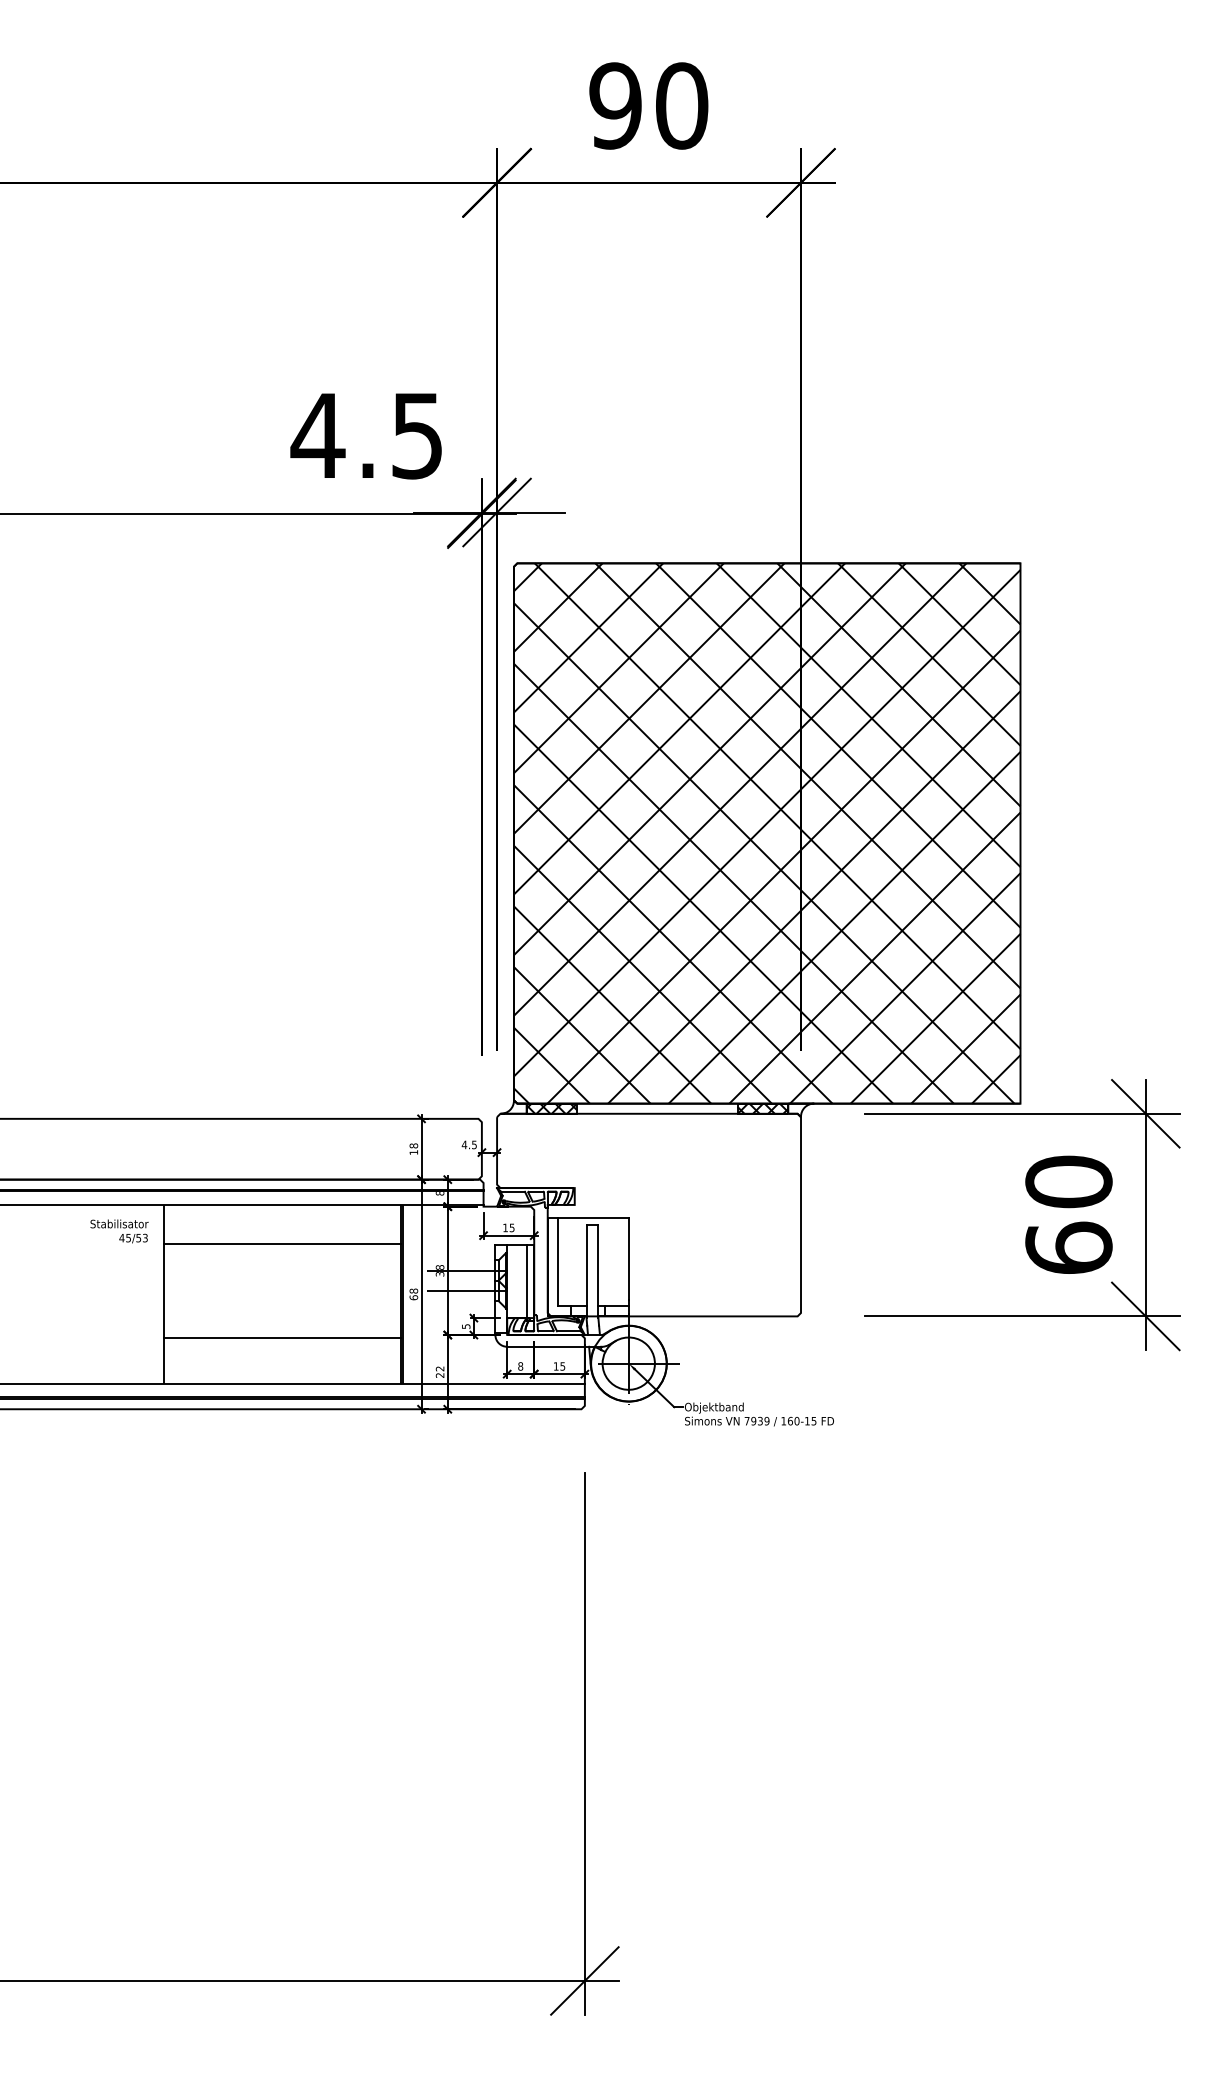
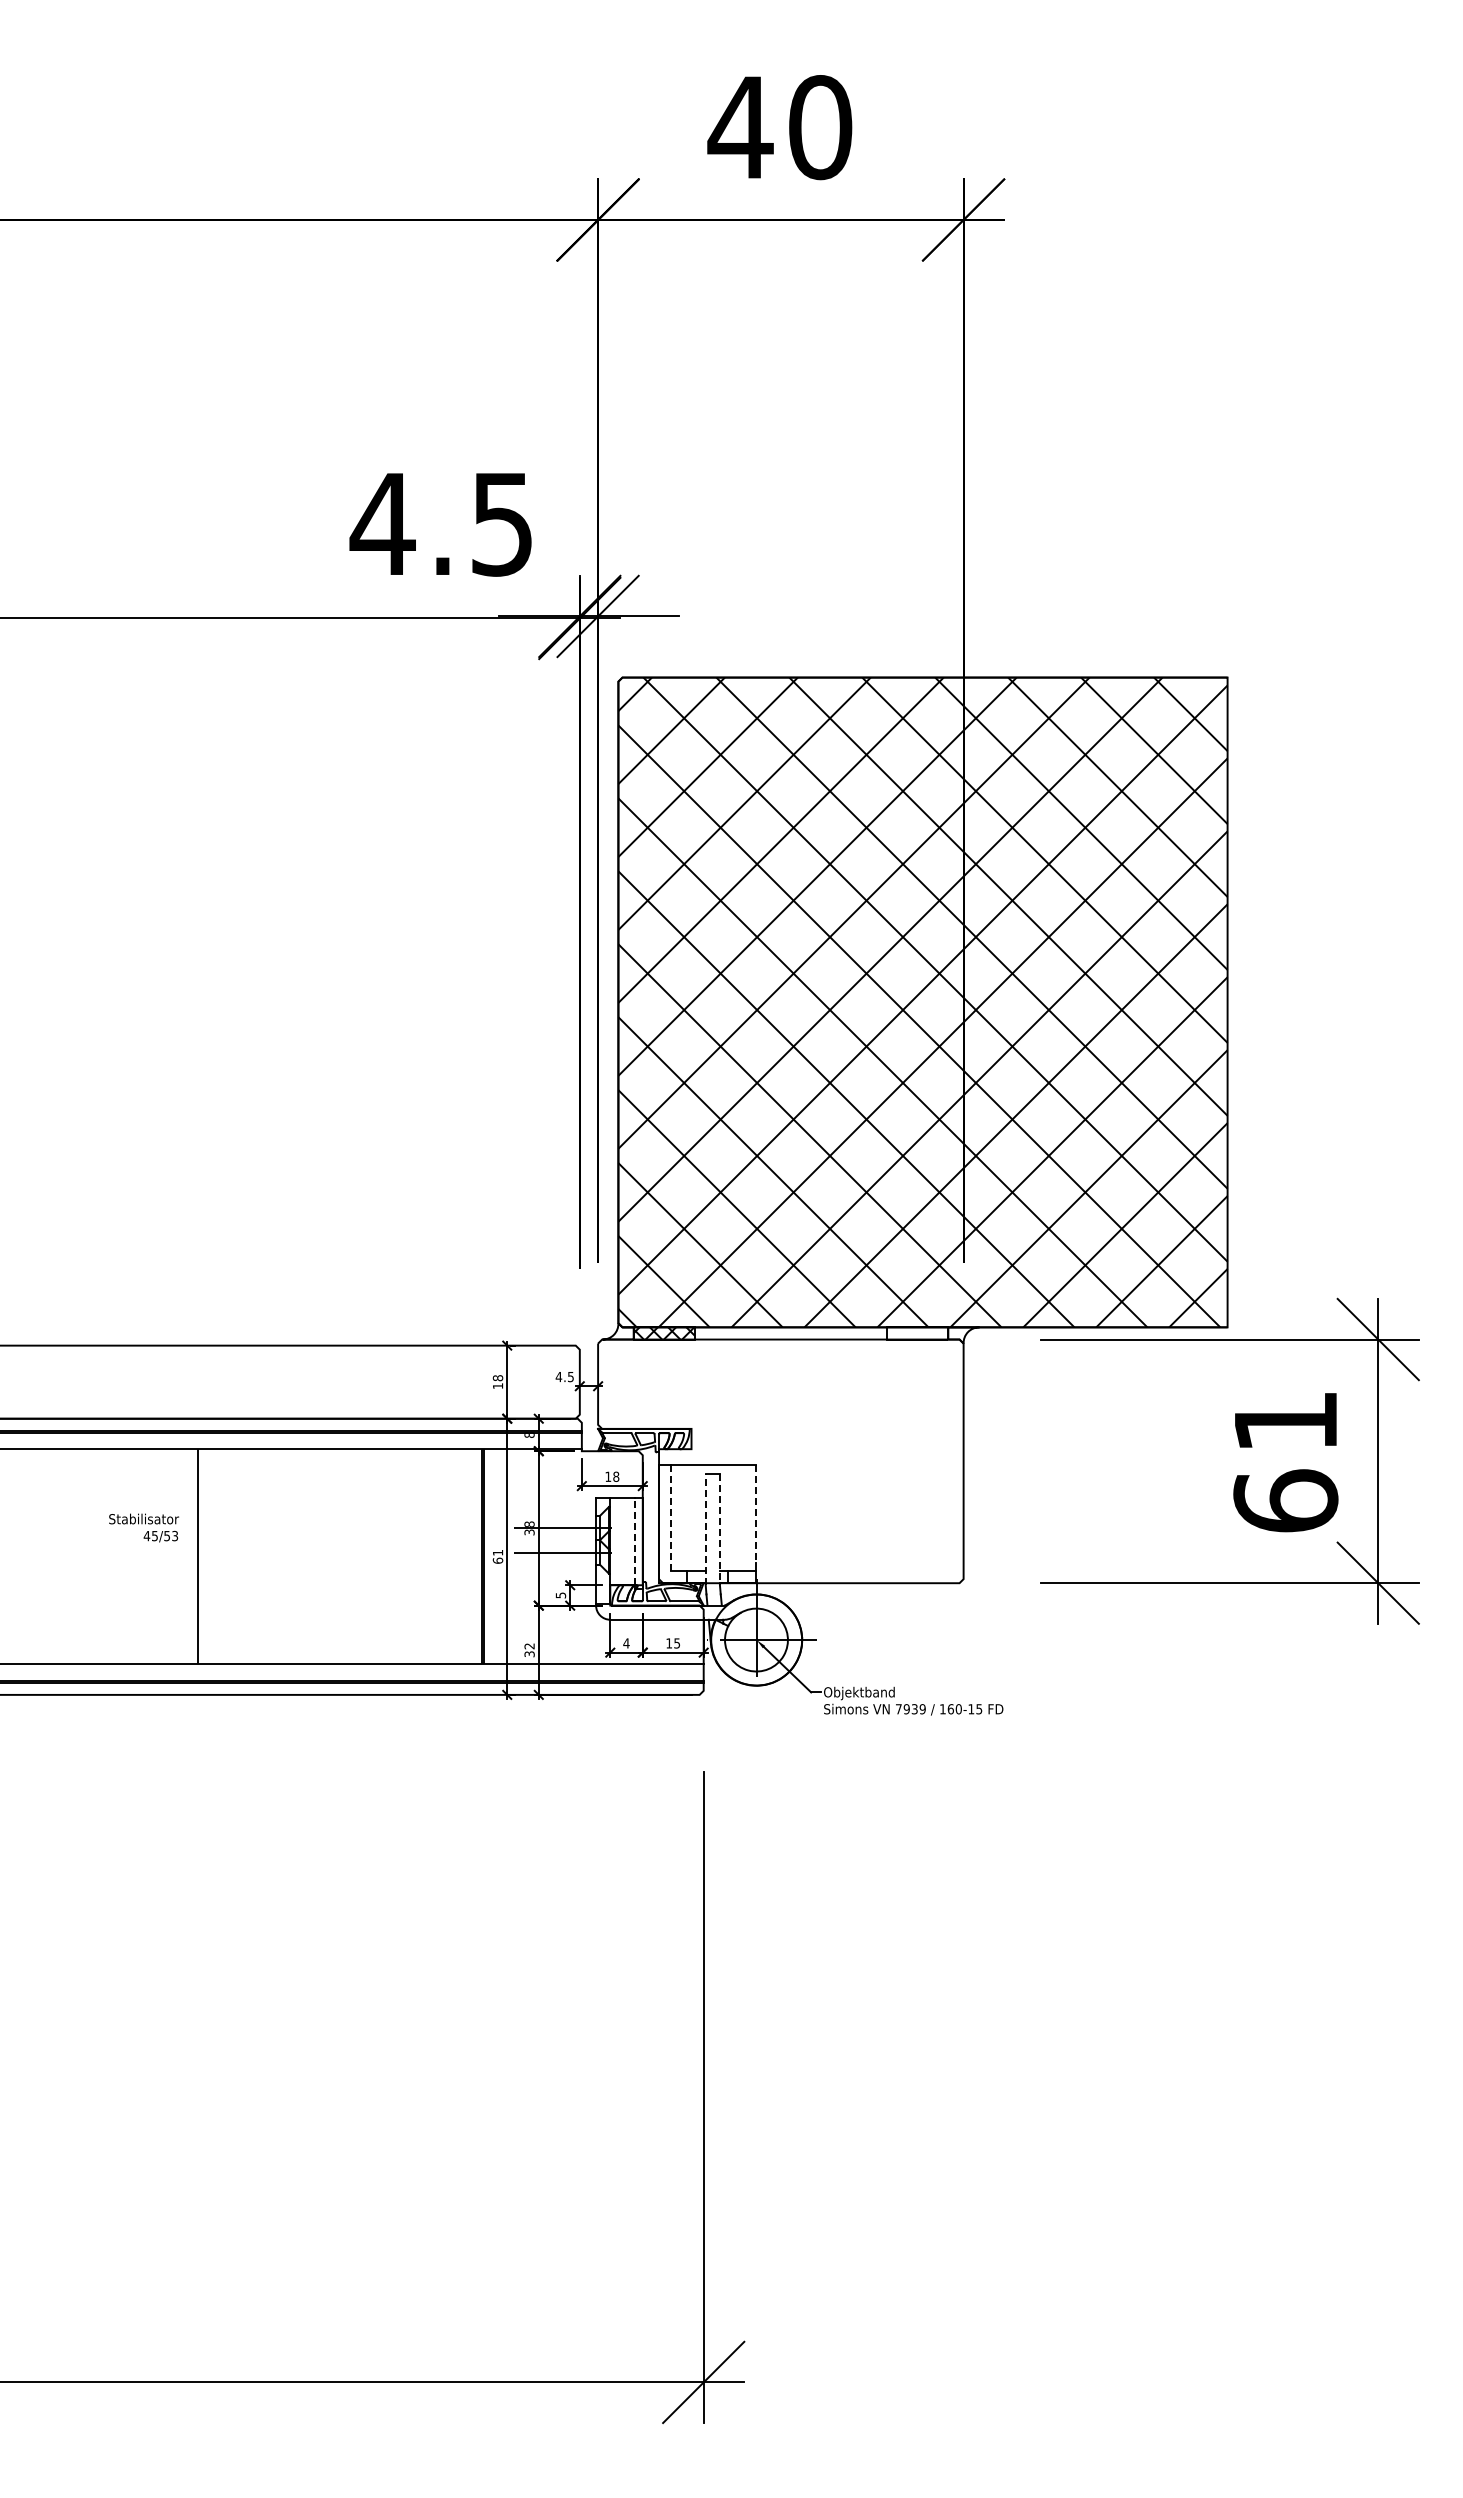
text: (615, 105) -> (740, 127), 90 -> 40
hatch: (762, 1108) -> (917, 1333), removed
text: (1068, 1181) -> (1285, 1421), 60 -> 61
text: (512, 1227) -> (616, 1476), 15 -> 18
text: (119, 1230) -> (144, 1527), moved
line: (282, 1243) -> (340, 1495), removed
line: (628, 1259) -> (756, 1514), solid -> dashed
line: (558, 1262) -> (671, 1518), solid -> dashed
line: (586, 1271) -> (705, 1529), solid -> dashed
line: (598, 1271) -> (719, 1529), solid -> dashed
line: (527, 1281) -> (634, 1541), solid -> dashed
text: (413, 1290) -> (497, 1552), 68 -> 61
line: (282, 1338) -> (340, 1609), removed
text: (520, 1366) -> (626, 1643), 8 -> 4
text: (440, 1375) -> (529, 1654), 22 -> 32

